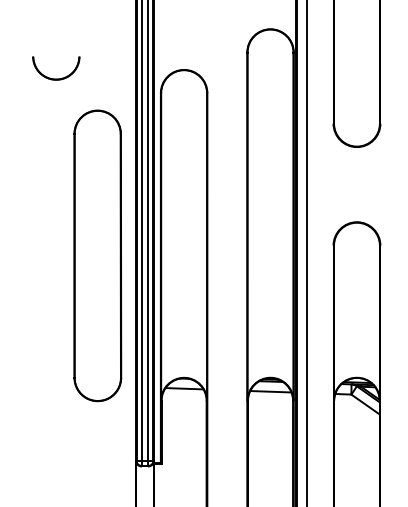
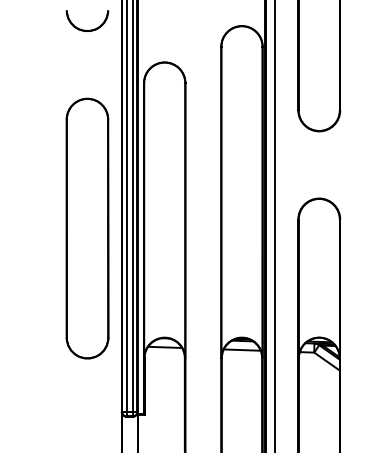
part: (53, 77) -> (84, 29), moved

